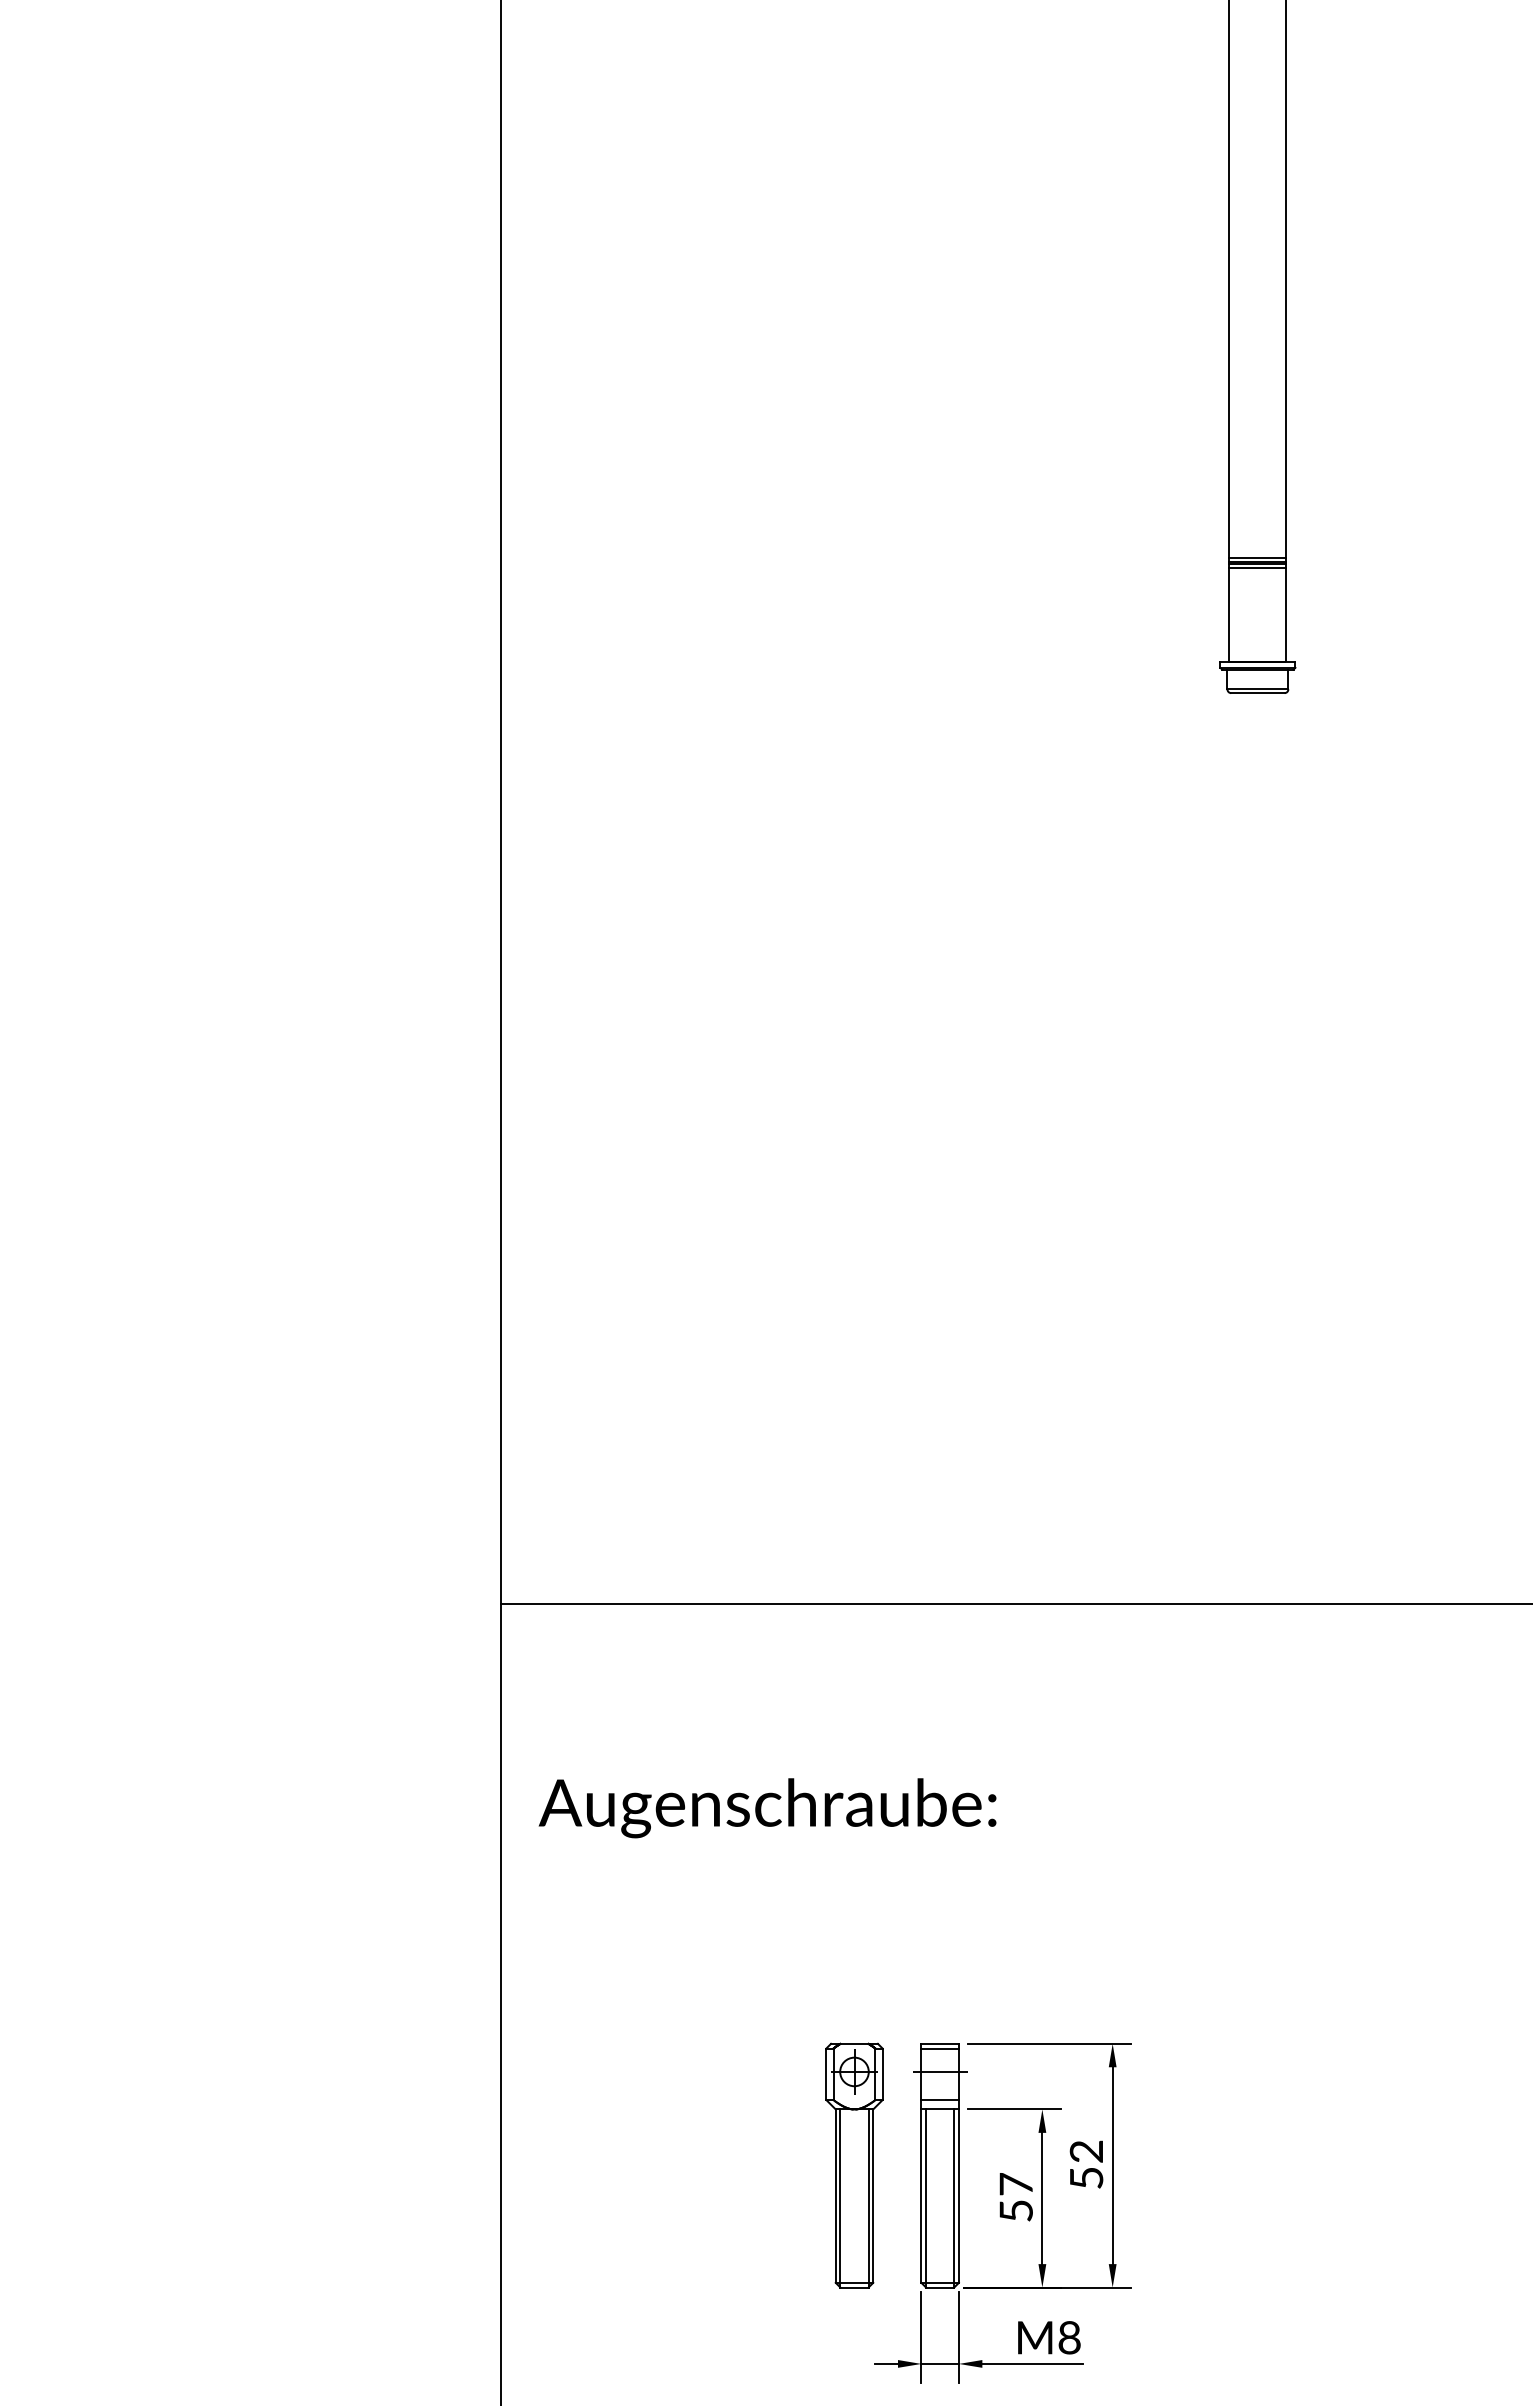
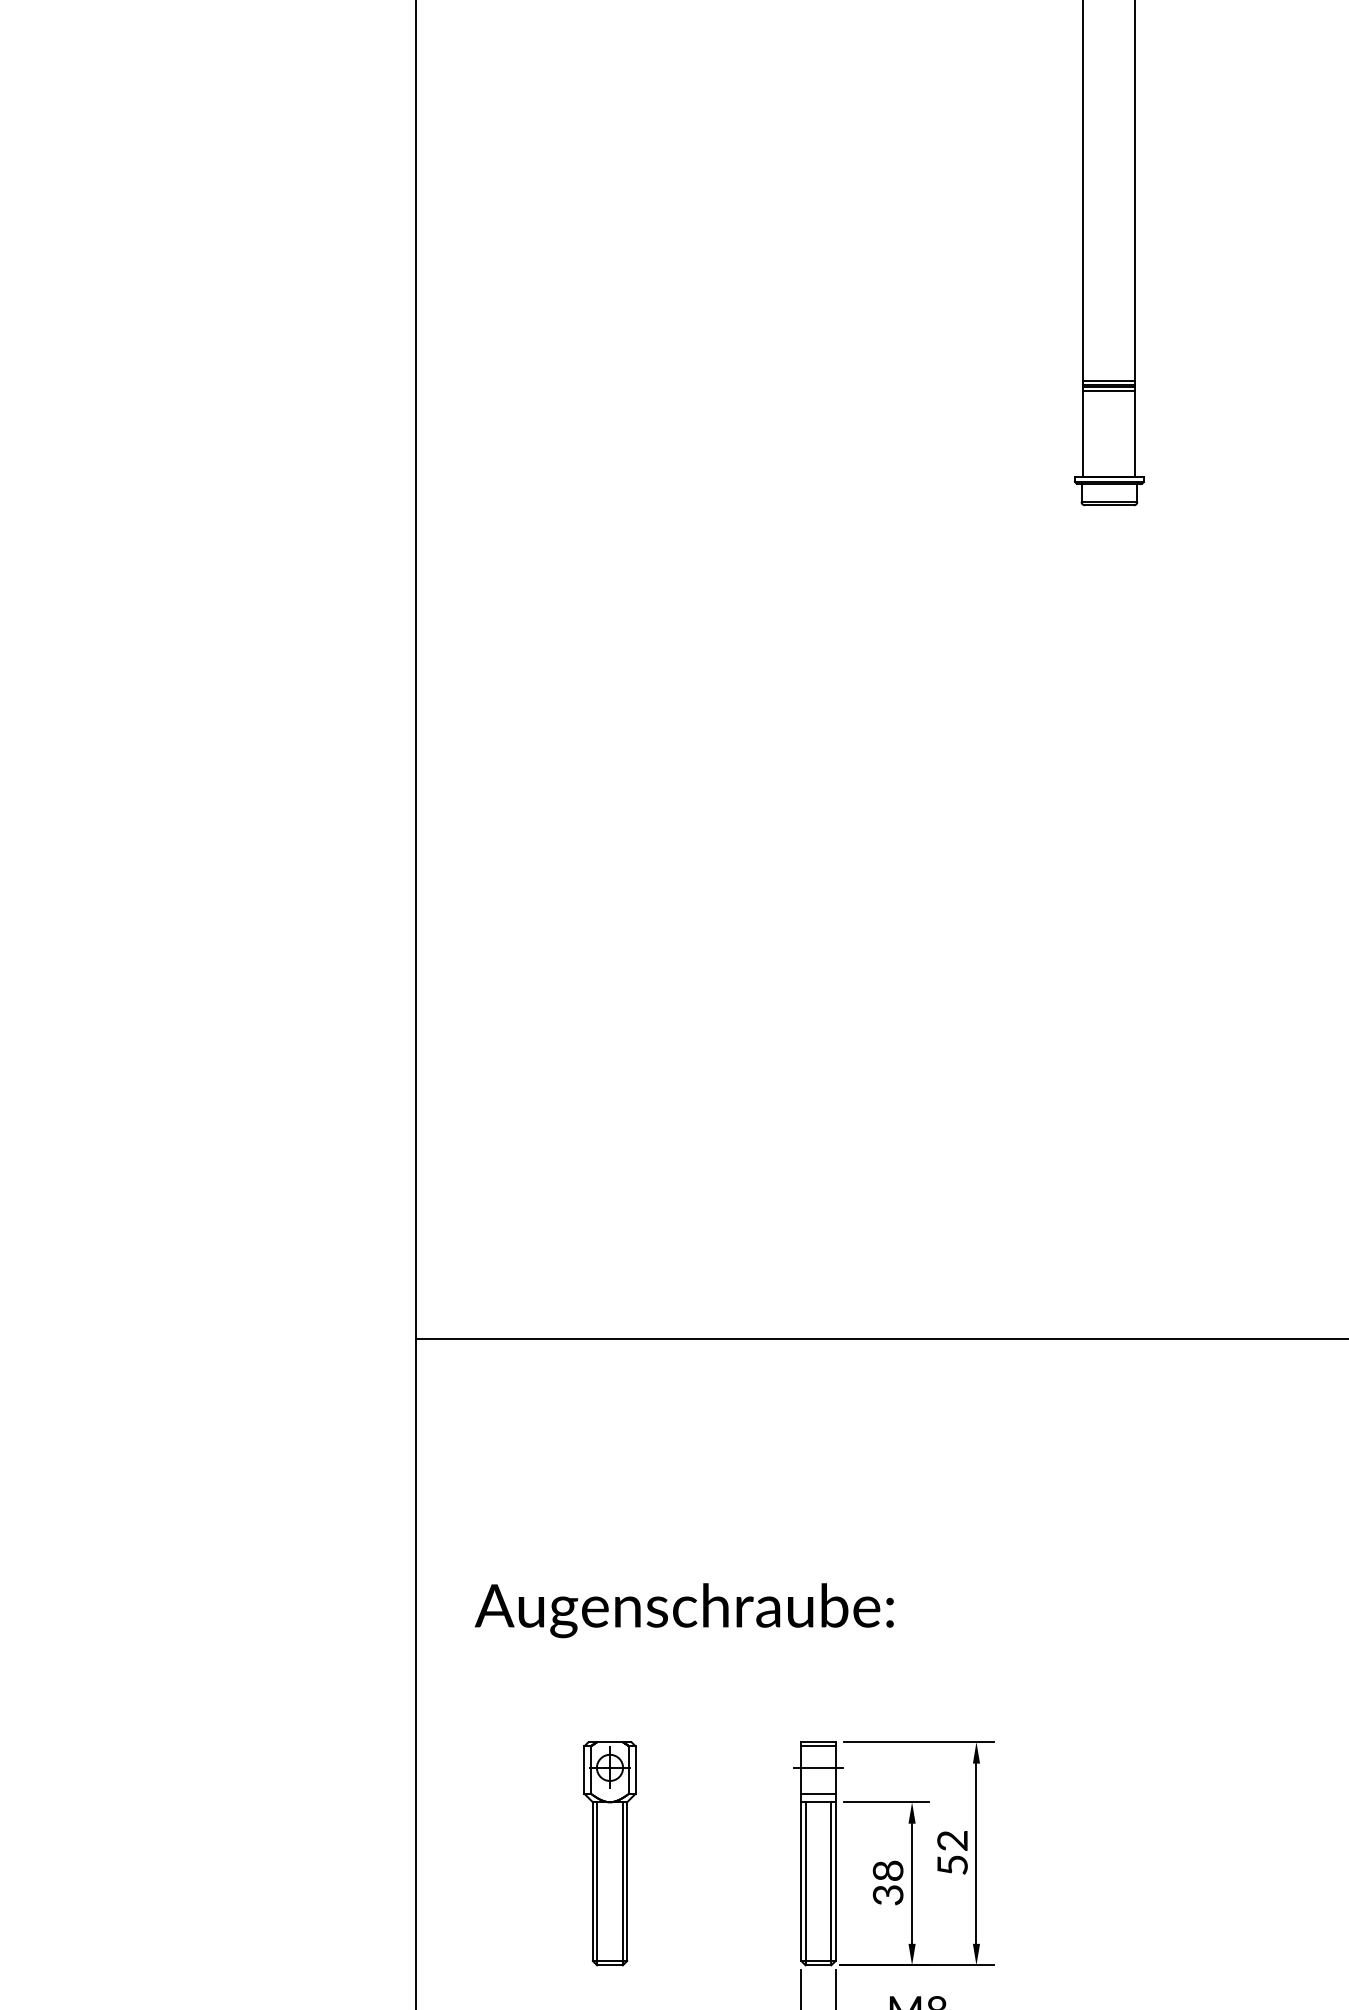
text: (767, 1808) -> (684, 1610), moved
part: (854, 2165) -> (610, 1853), moved
text: (1015, 2197) -> (887, 1882), 57 -> 38

